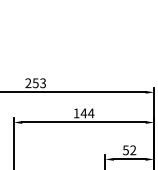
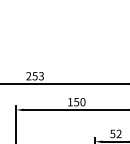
text: (87, 113) -> (79, 102), 144 -> 150

